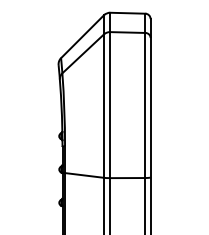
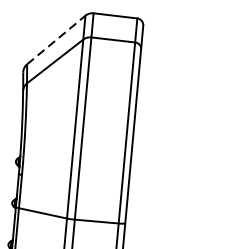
line: (82, 36) -> (56, 39), solid -> dashed

